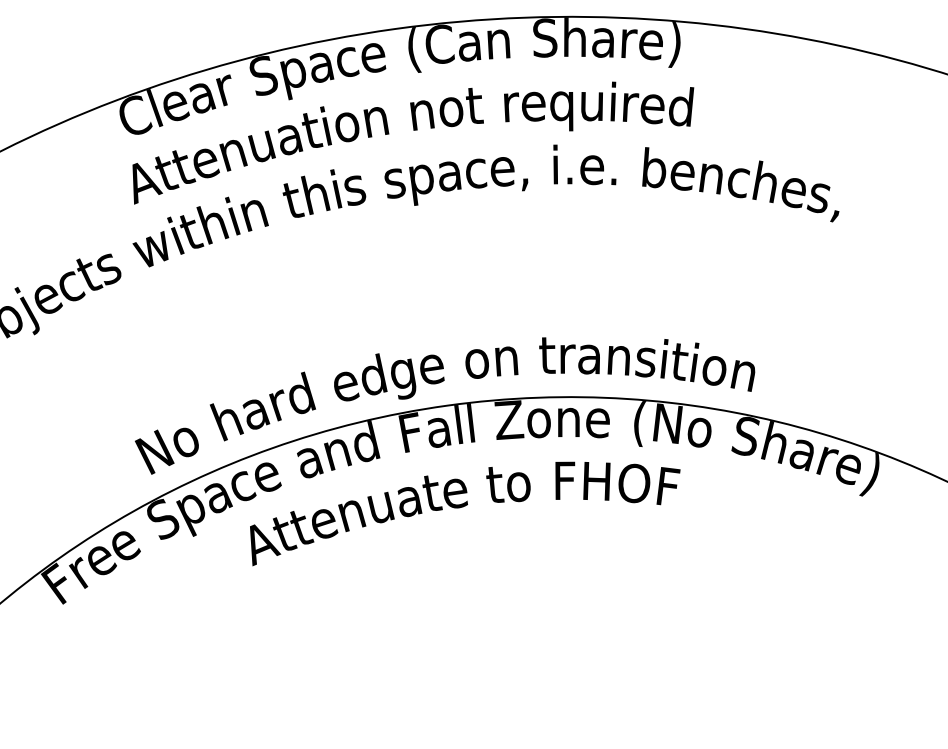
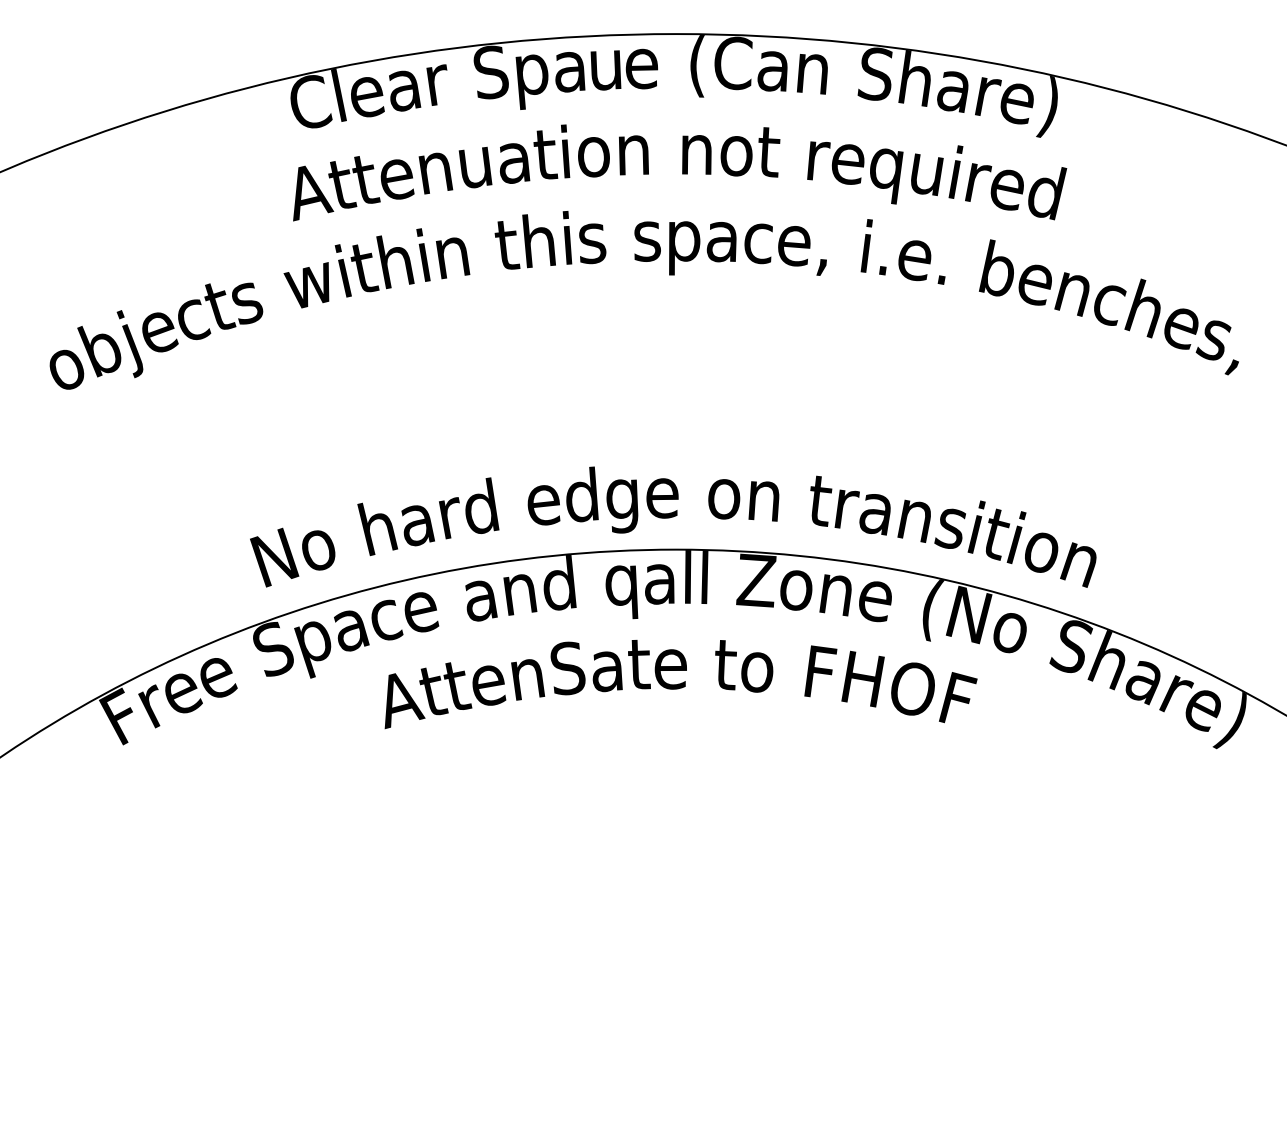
text: (346, 62) -> (605, 69), c -> u
text: (410, 437) -> (621, 585), F -> q
text: (379, 503) -> (567, 668), u -> S

